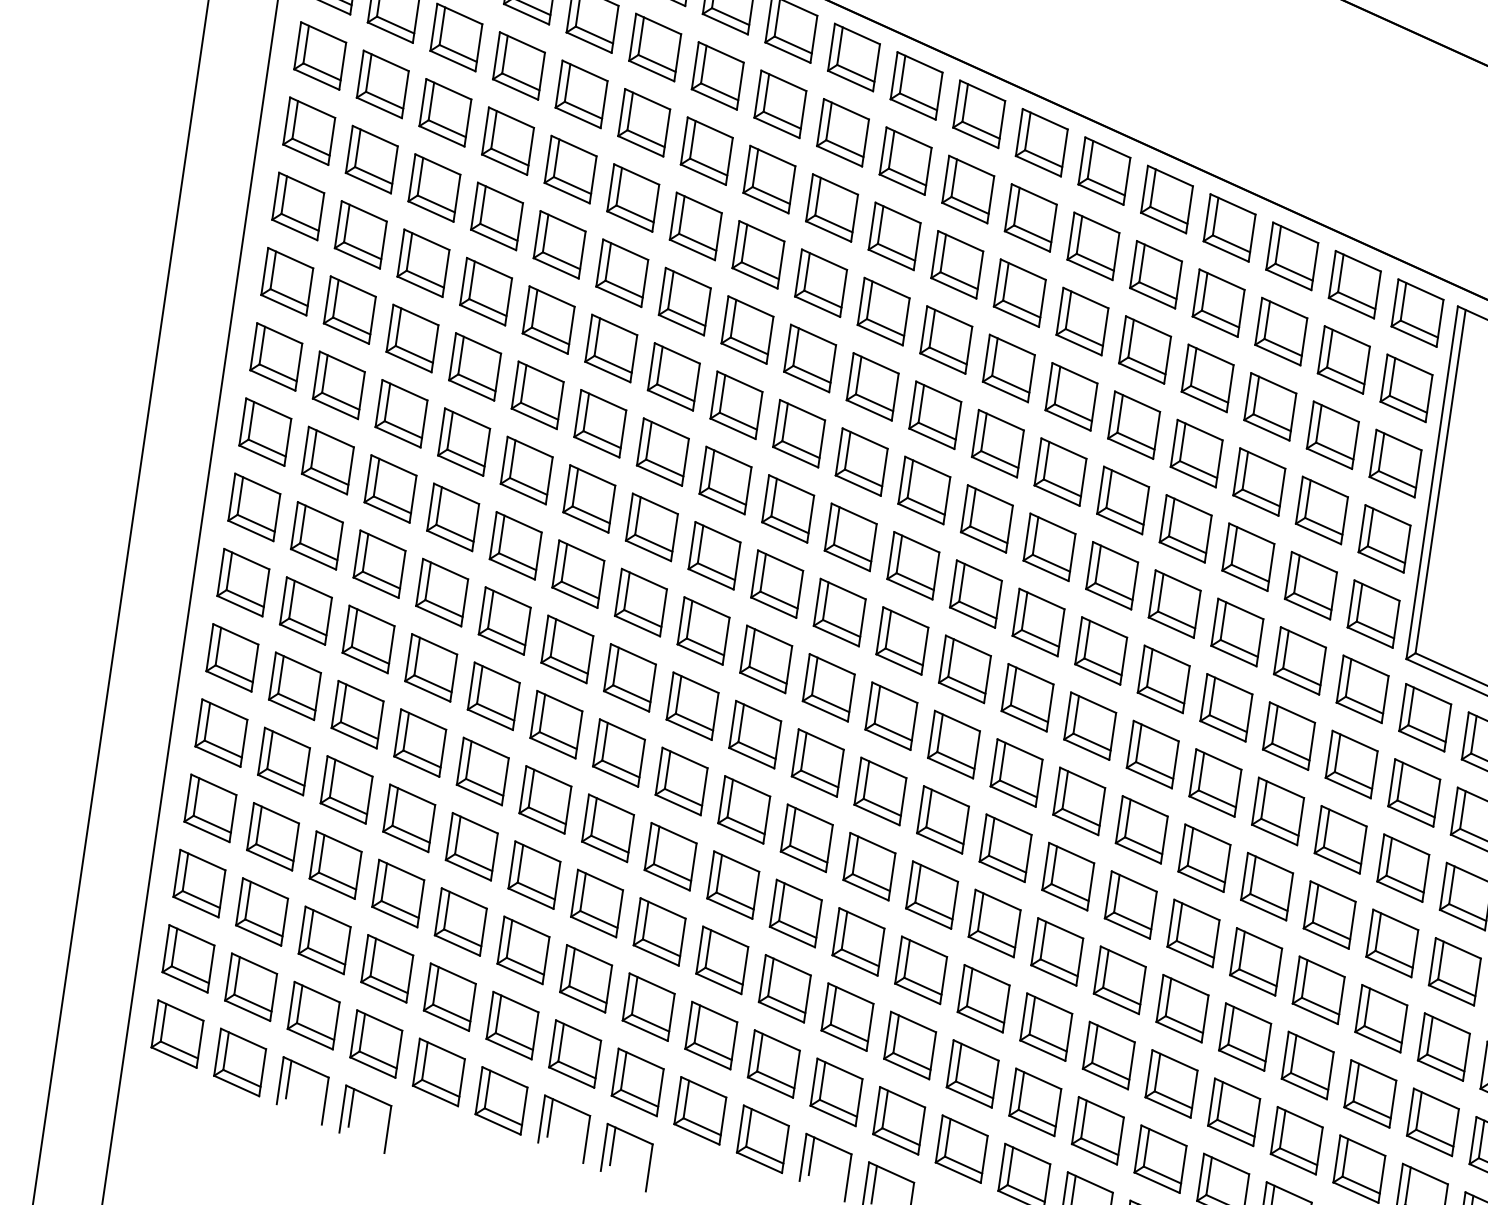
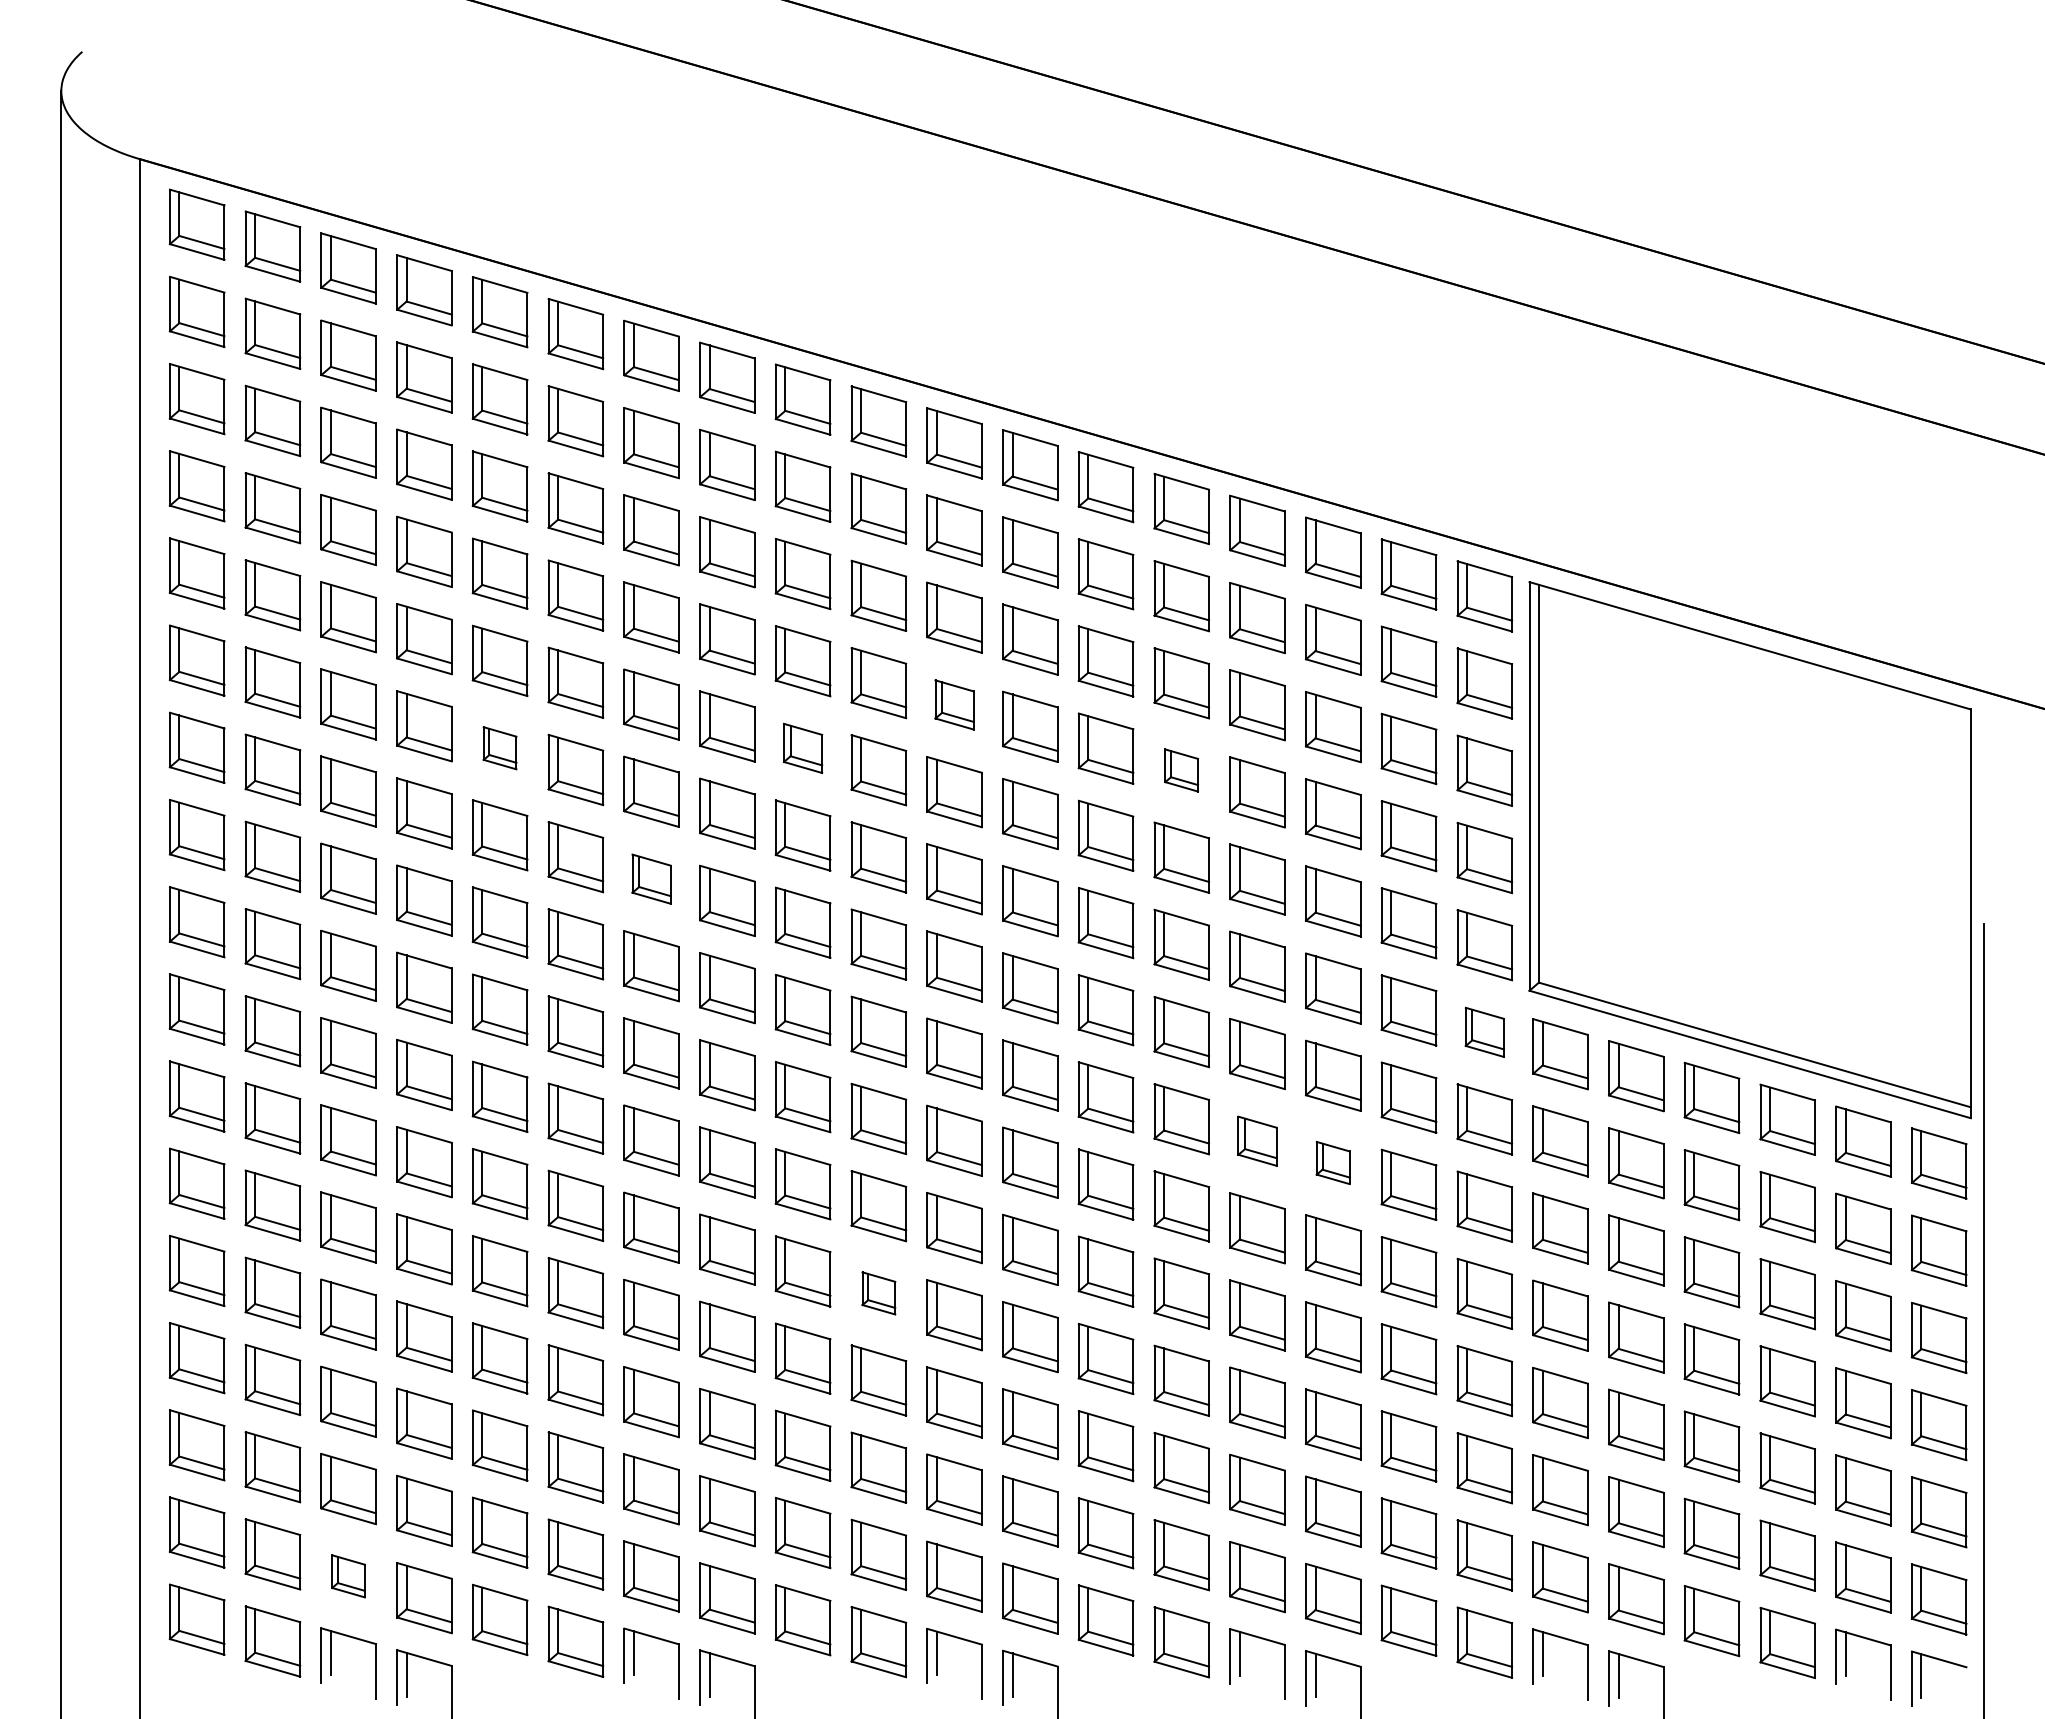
part: (548, 320) -> (499, 748), size x0.6
part: (946, 339) -> (954, 704), size x0.7
part: (809, 358) -> (802, 748), size x0.7
part: (1133, 425) -> (1181, 770), size x0.6
part: (662, 452) -> (651, 879), size x0.7
part: (1362, 689) -> (1484, 1032), size x0.7
part: (1152, 754) -> (1257, 1141), size x0.7
part: (1214, 782) -> (1332, 1162), size x0.6
part: (806, 838) -> (878, 1293), size x0.6
part: (313, 1015) -> (348, 1576), size x0.6

